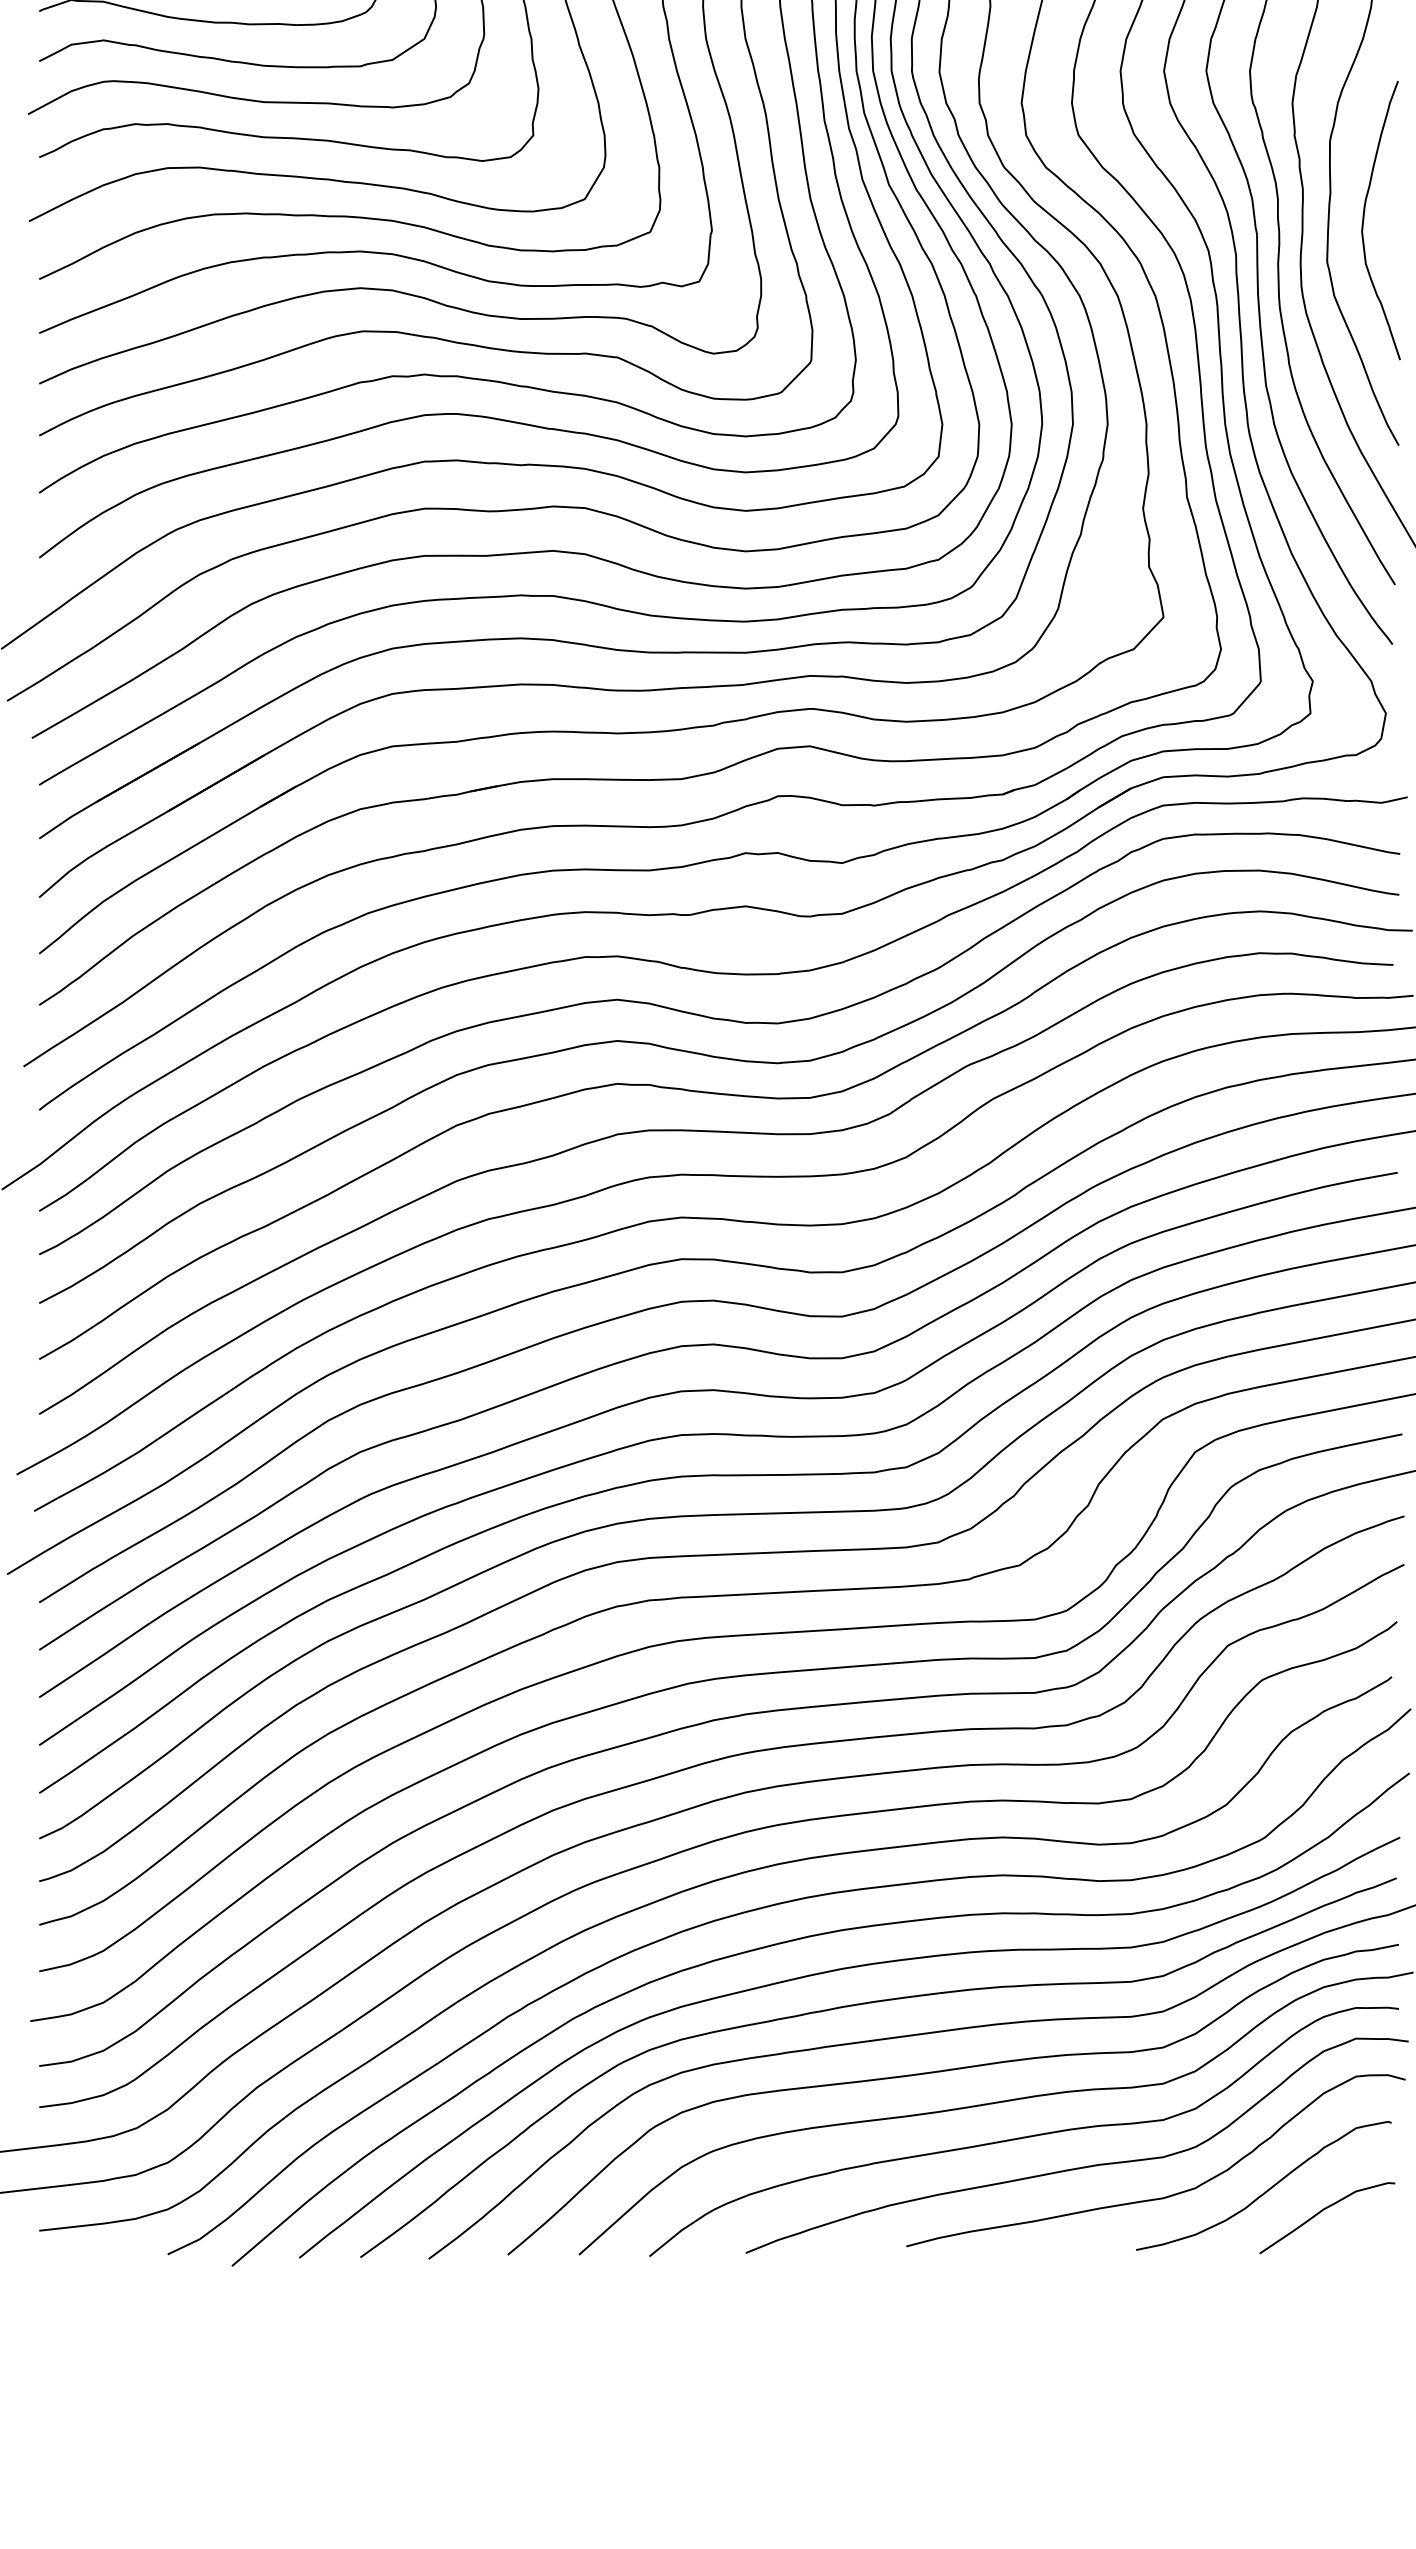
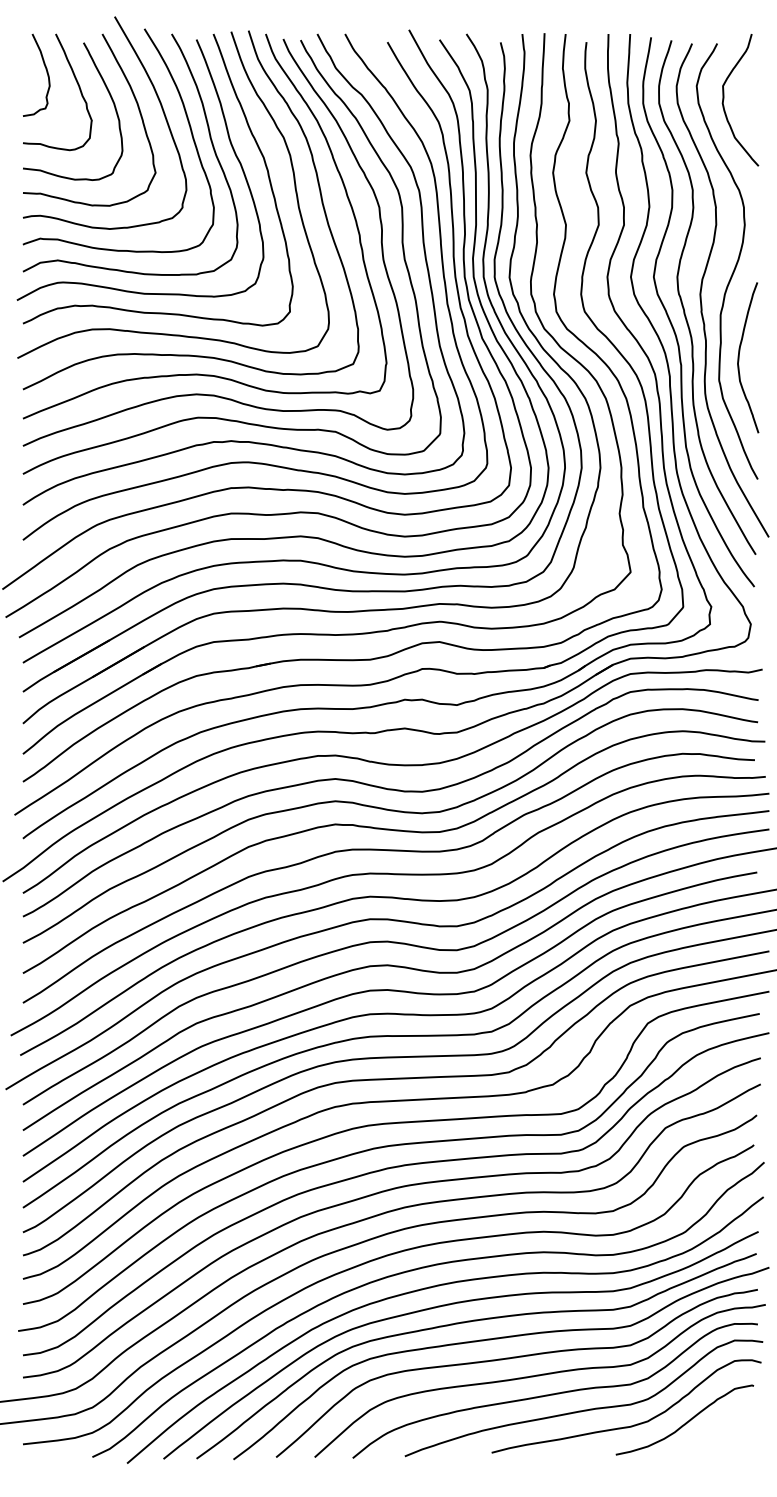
curve: (1322, 2212) -> (716, 1434), removed

